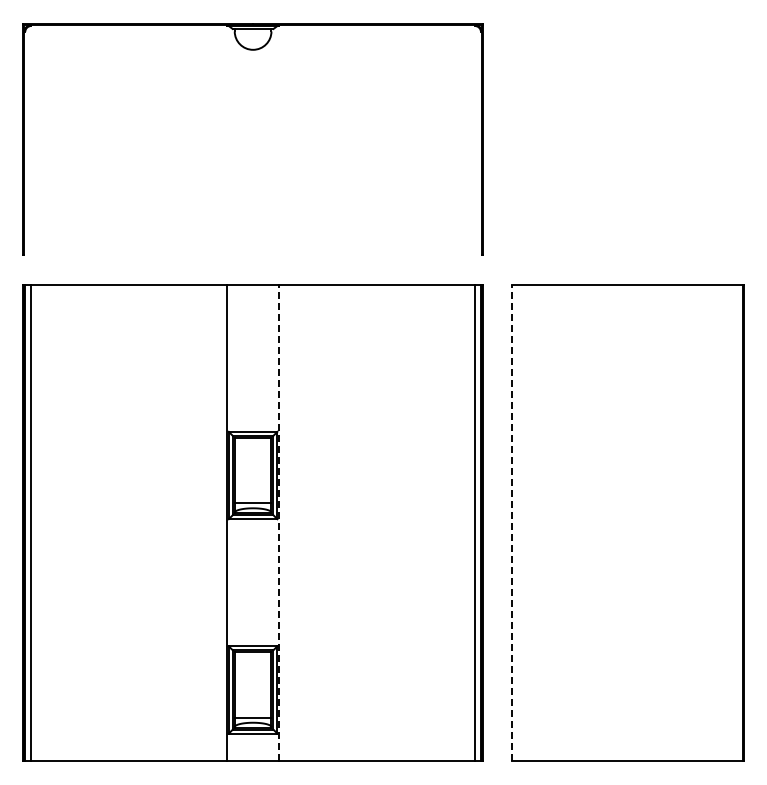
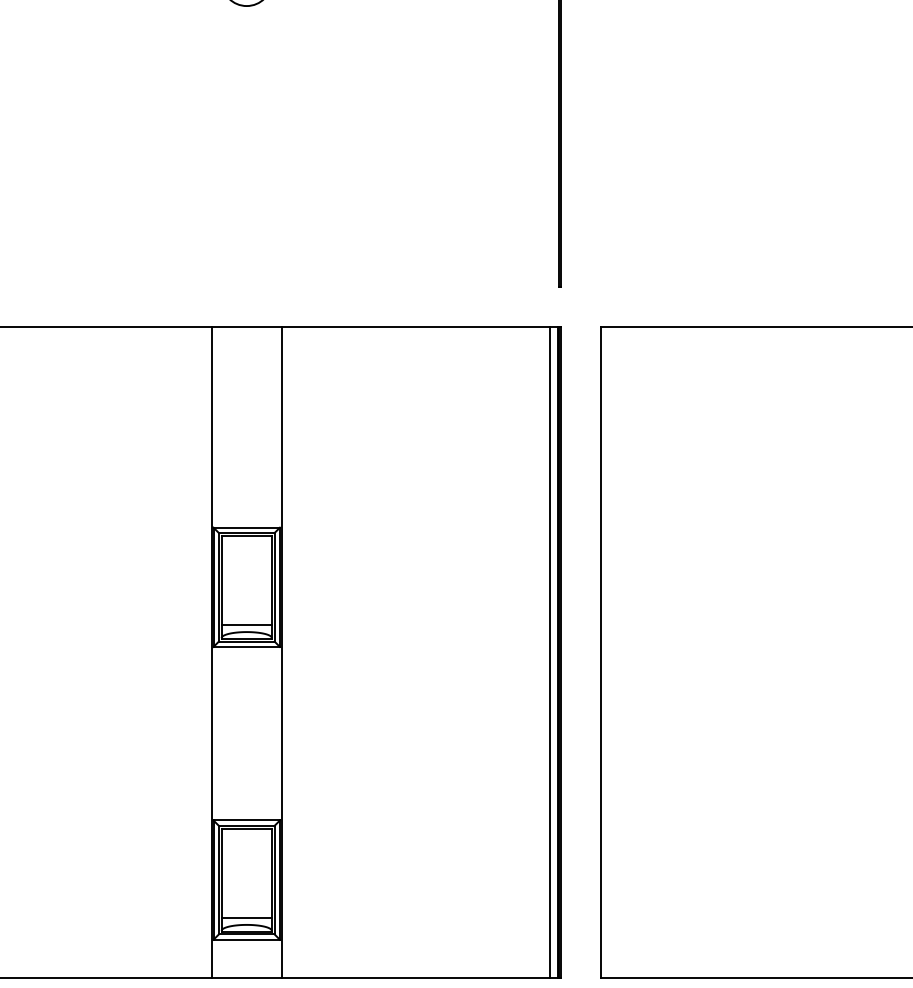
line: (278, 522) -> (281, 651), dashed -> solid
line: (512, 522) -> (600, 651), dashed -> solid

